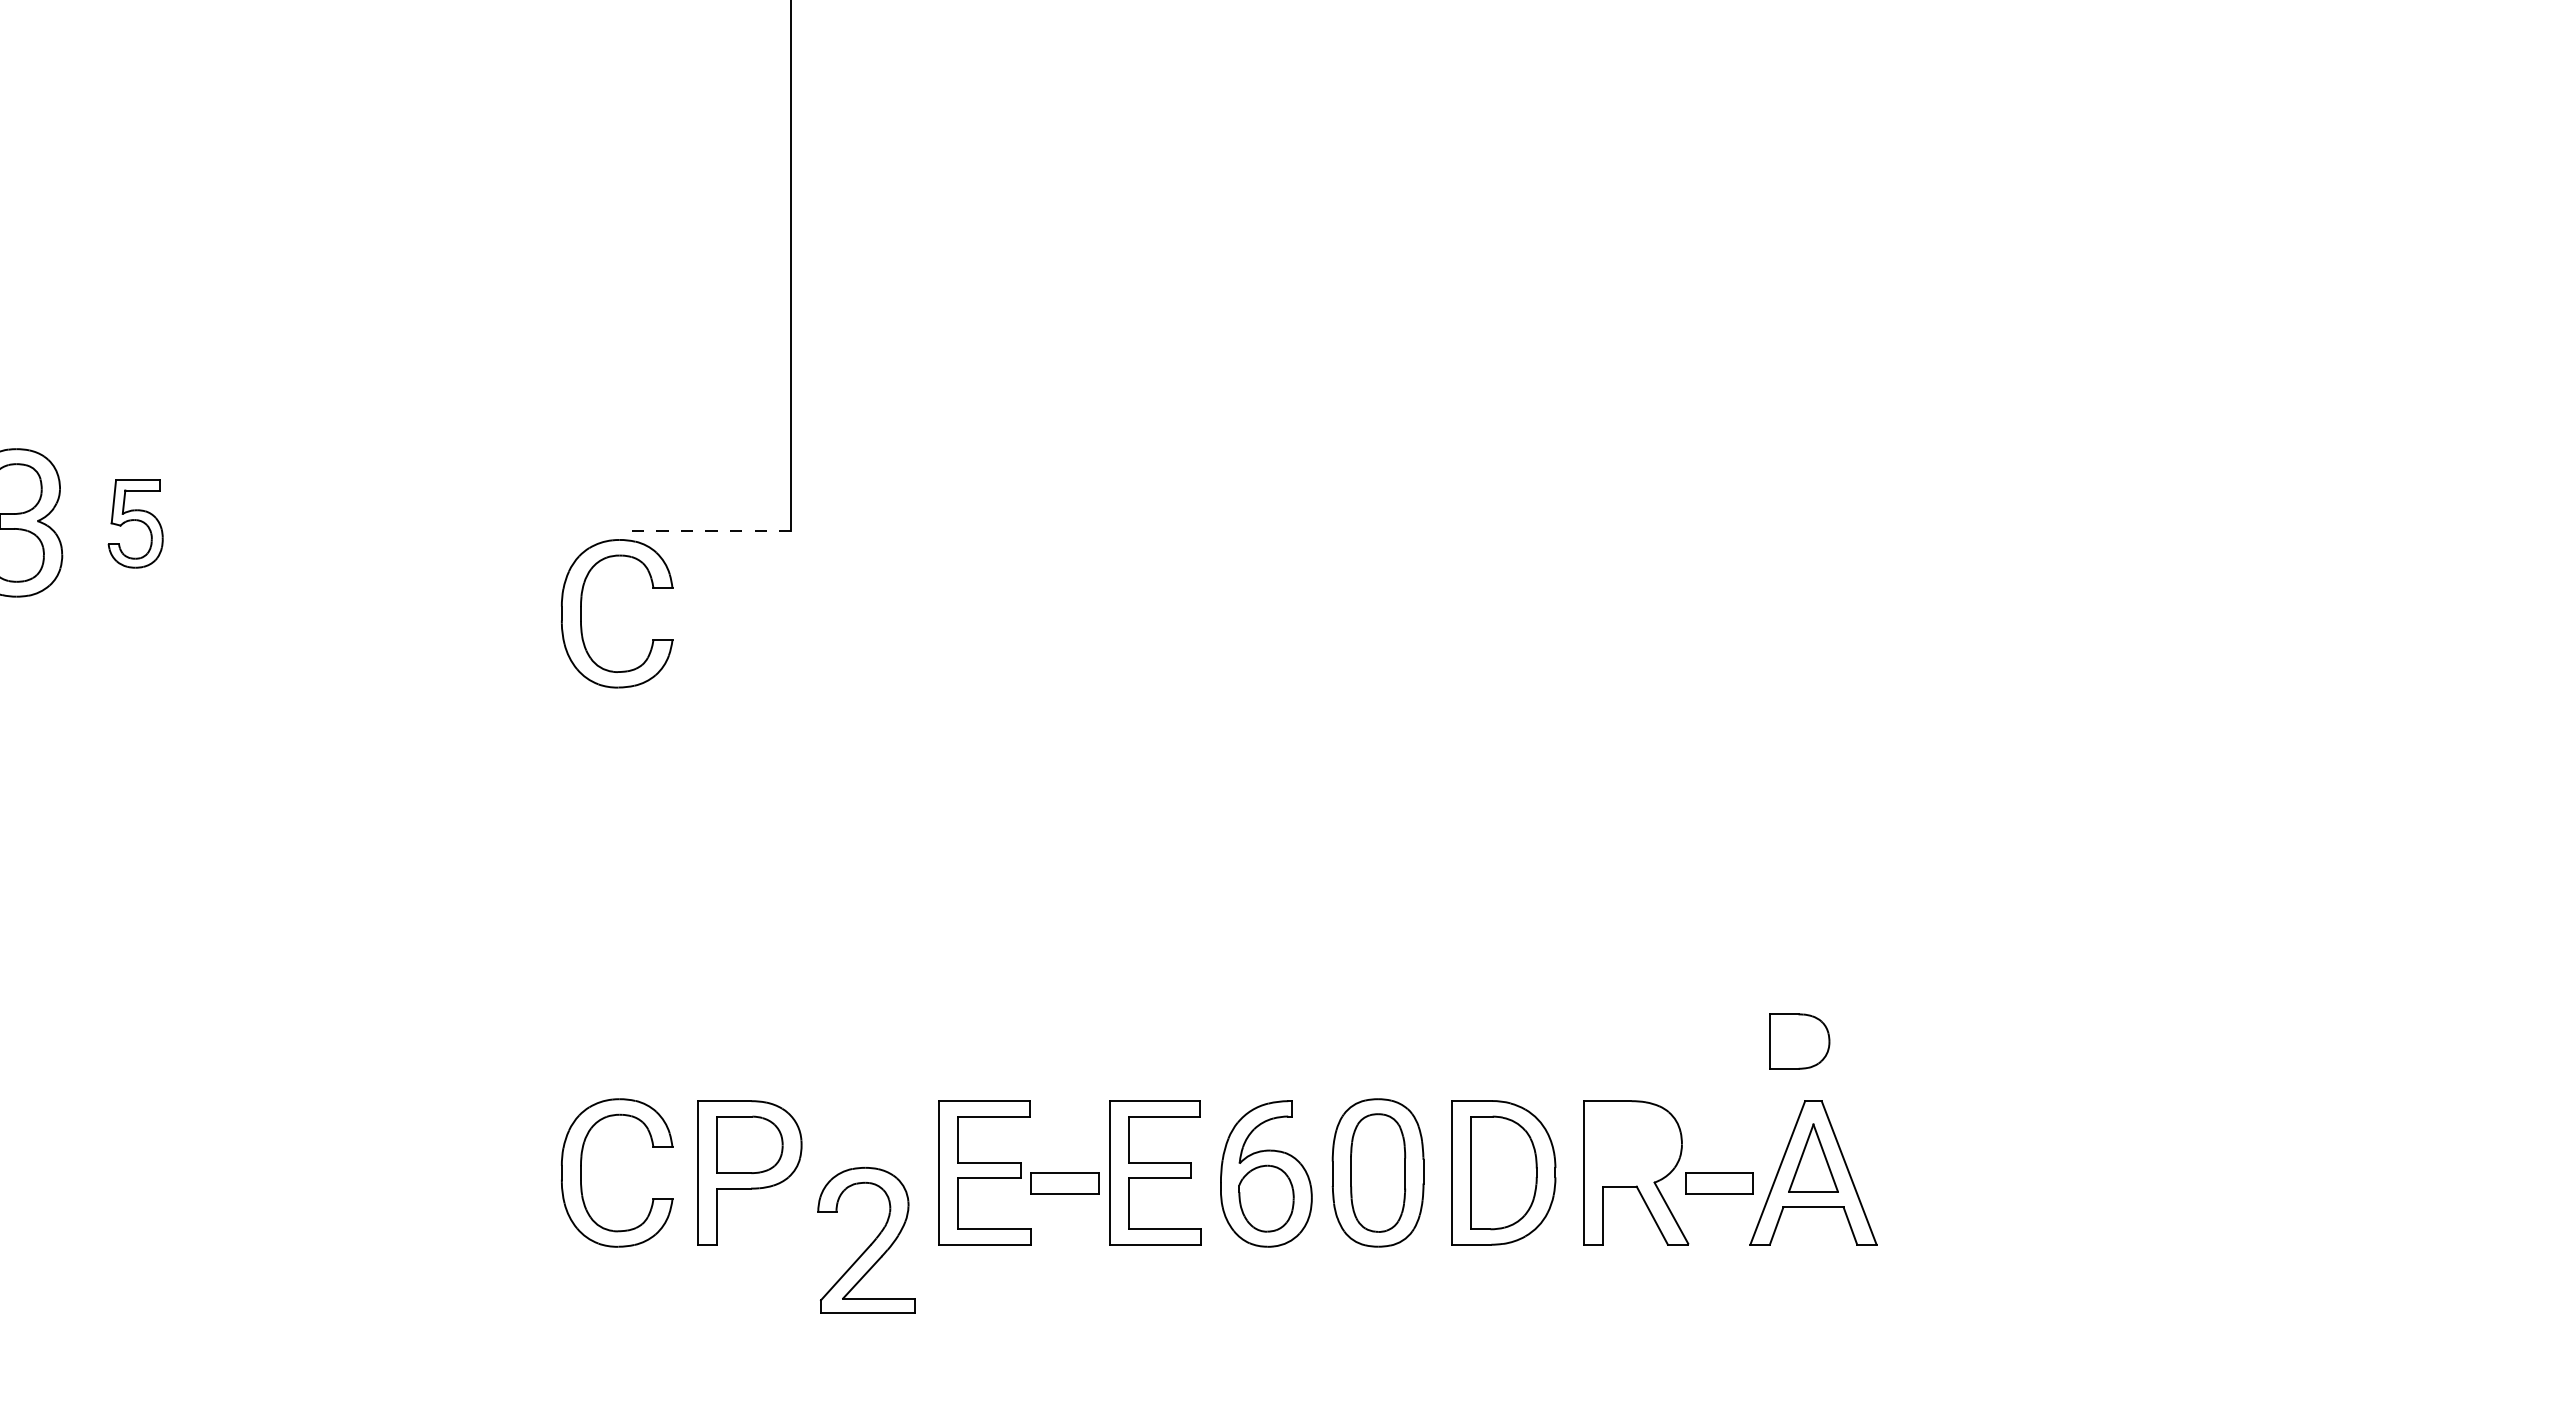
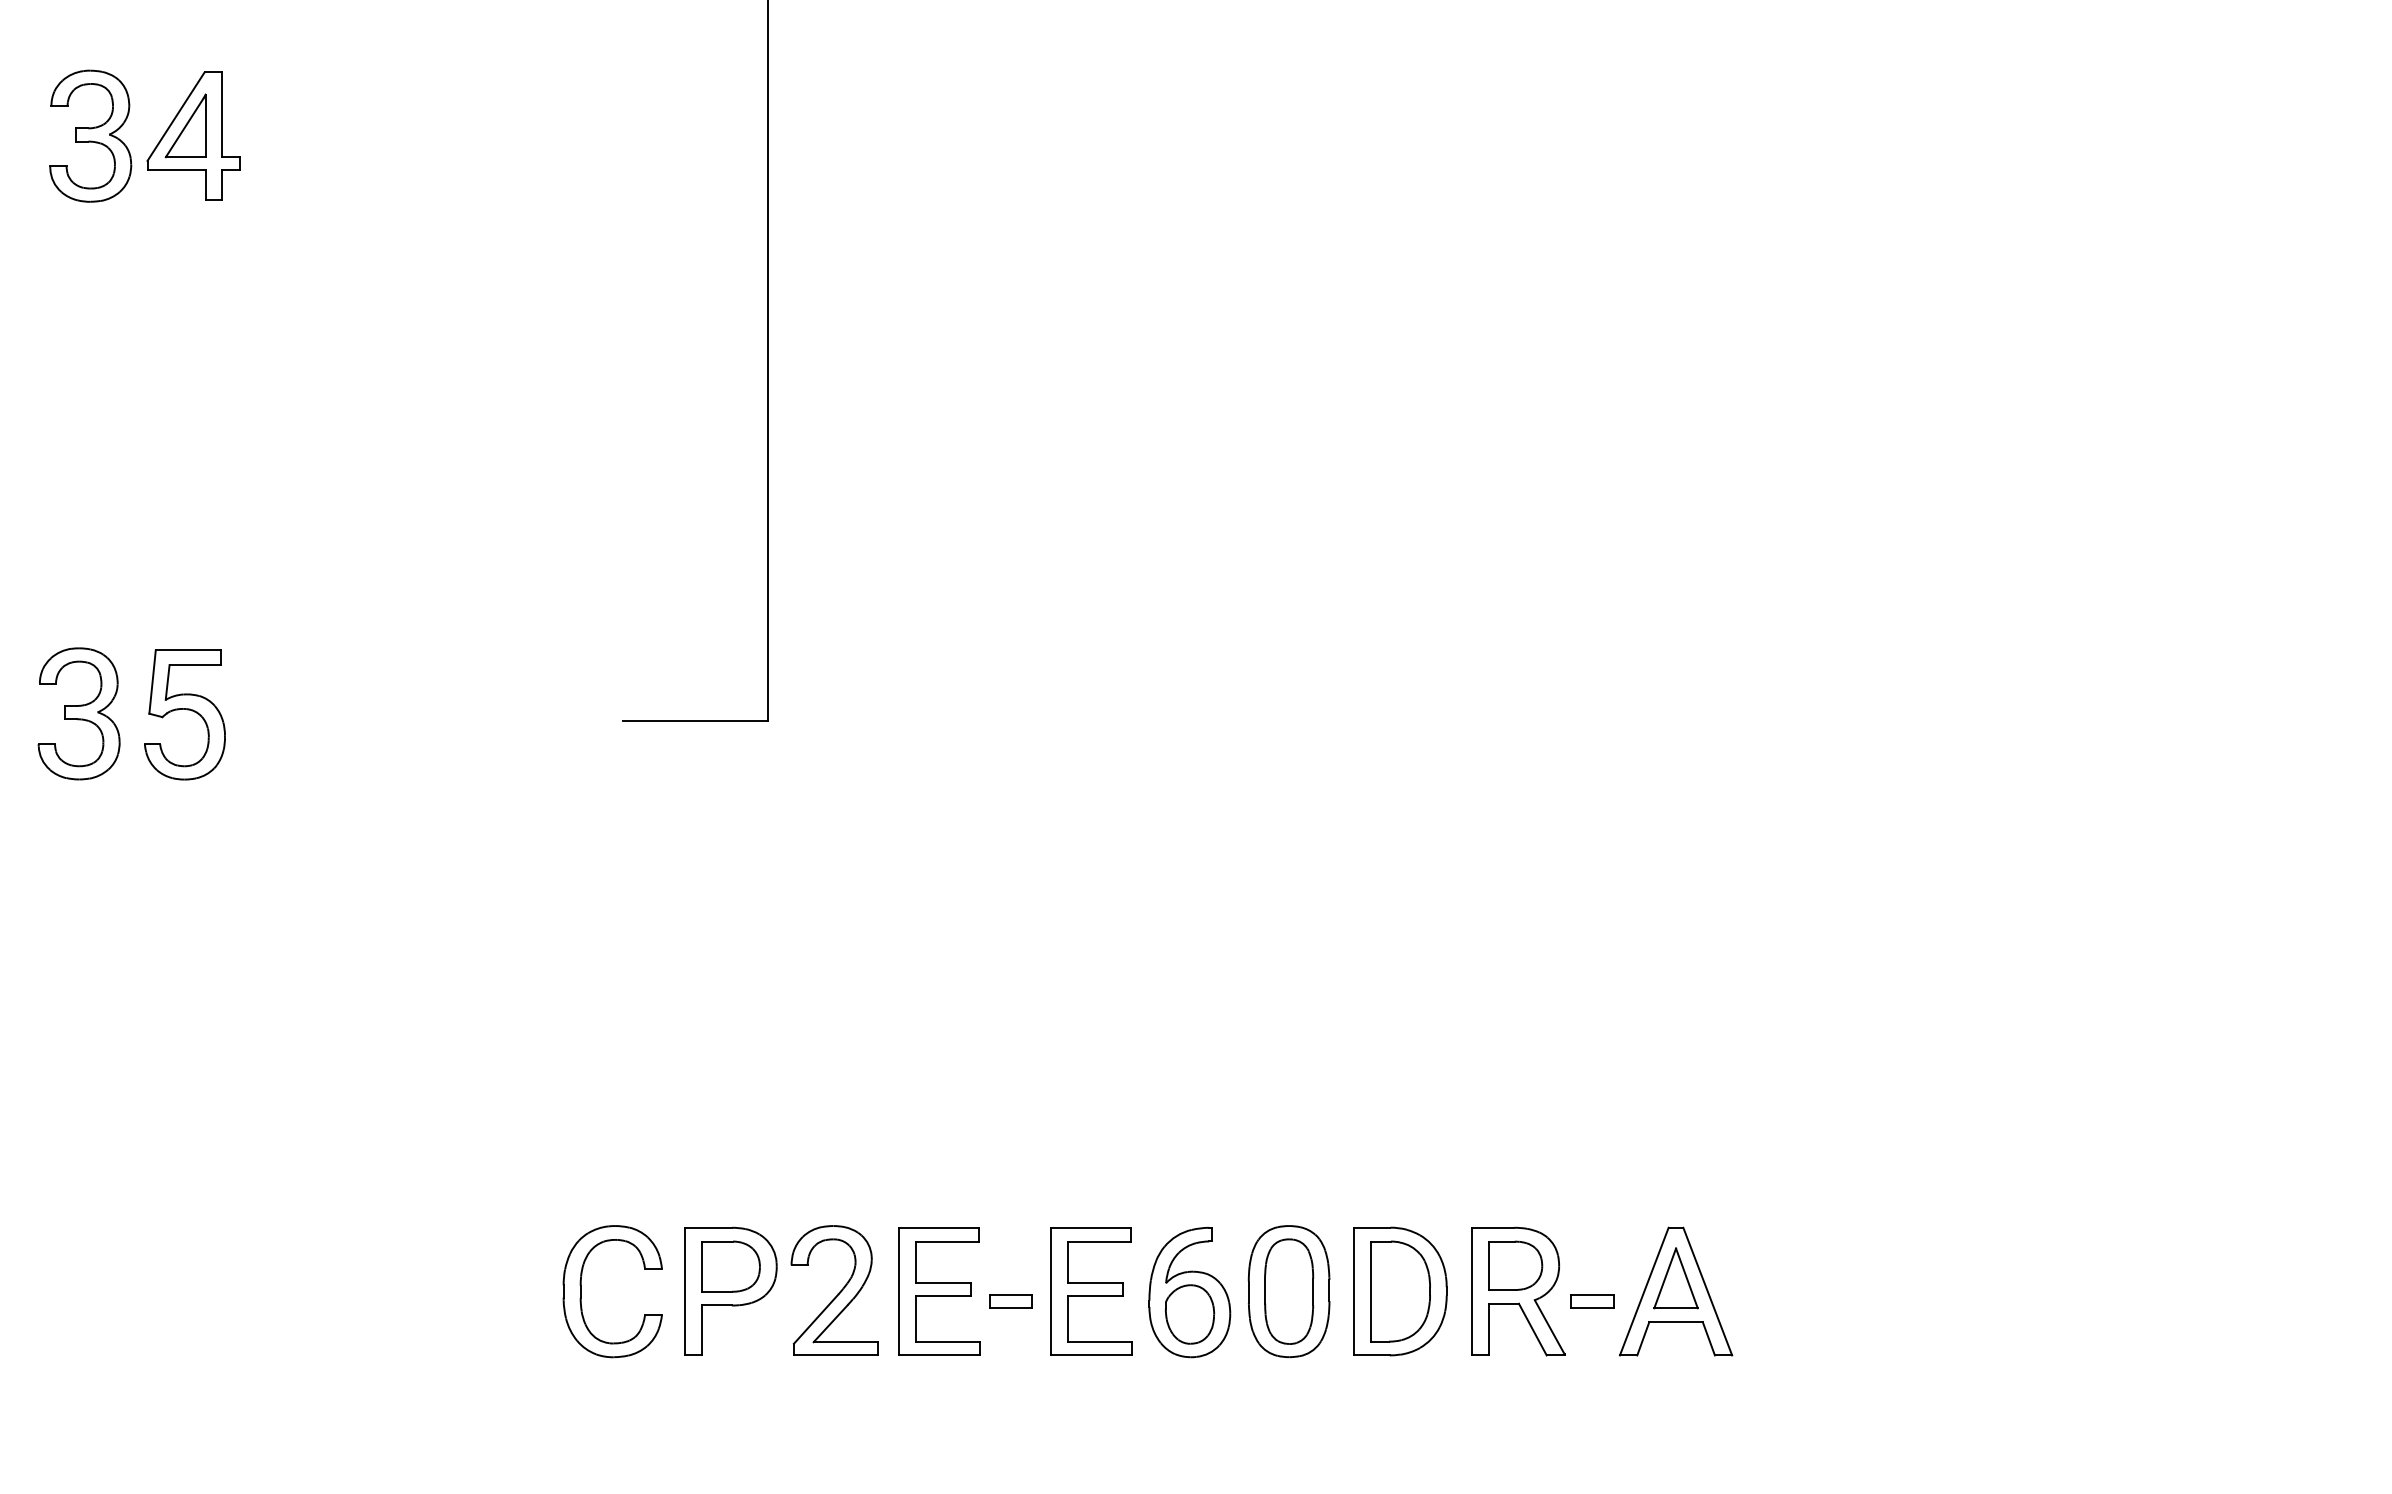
part: (135, 523) -> (184, 714), size x1.67
line: (710, 531) -> (695, 721), dashed -> solid
part: (581, 613) -> (581, 794), removed
part: (1799, 1041) -> (1515, 1265), moved
part: (1064, 1184) -> (1010, 1301), size x0.71
part: (1719, 1184) -> (1592, 1301), size x0.71
part: (866, 1240) -> (834, 1290), moved

